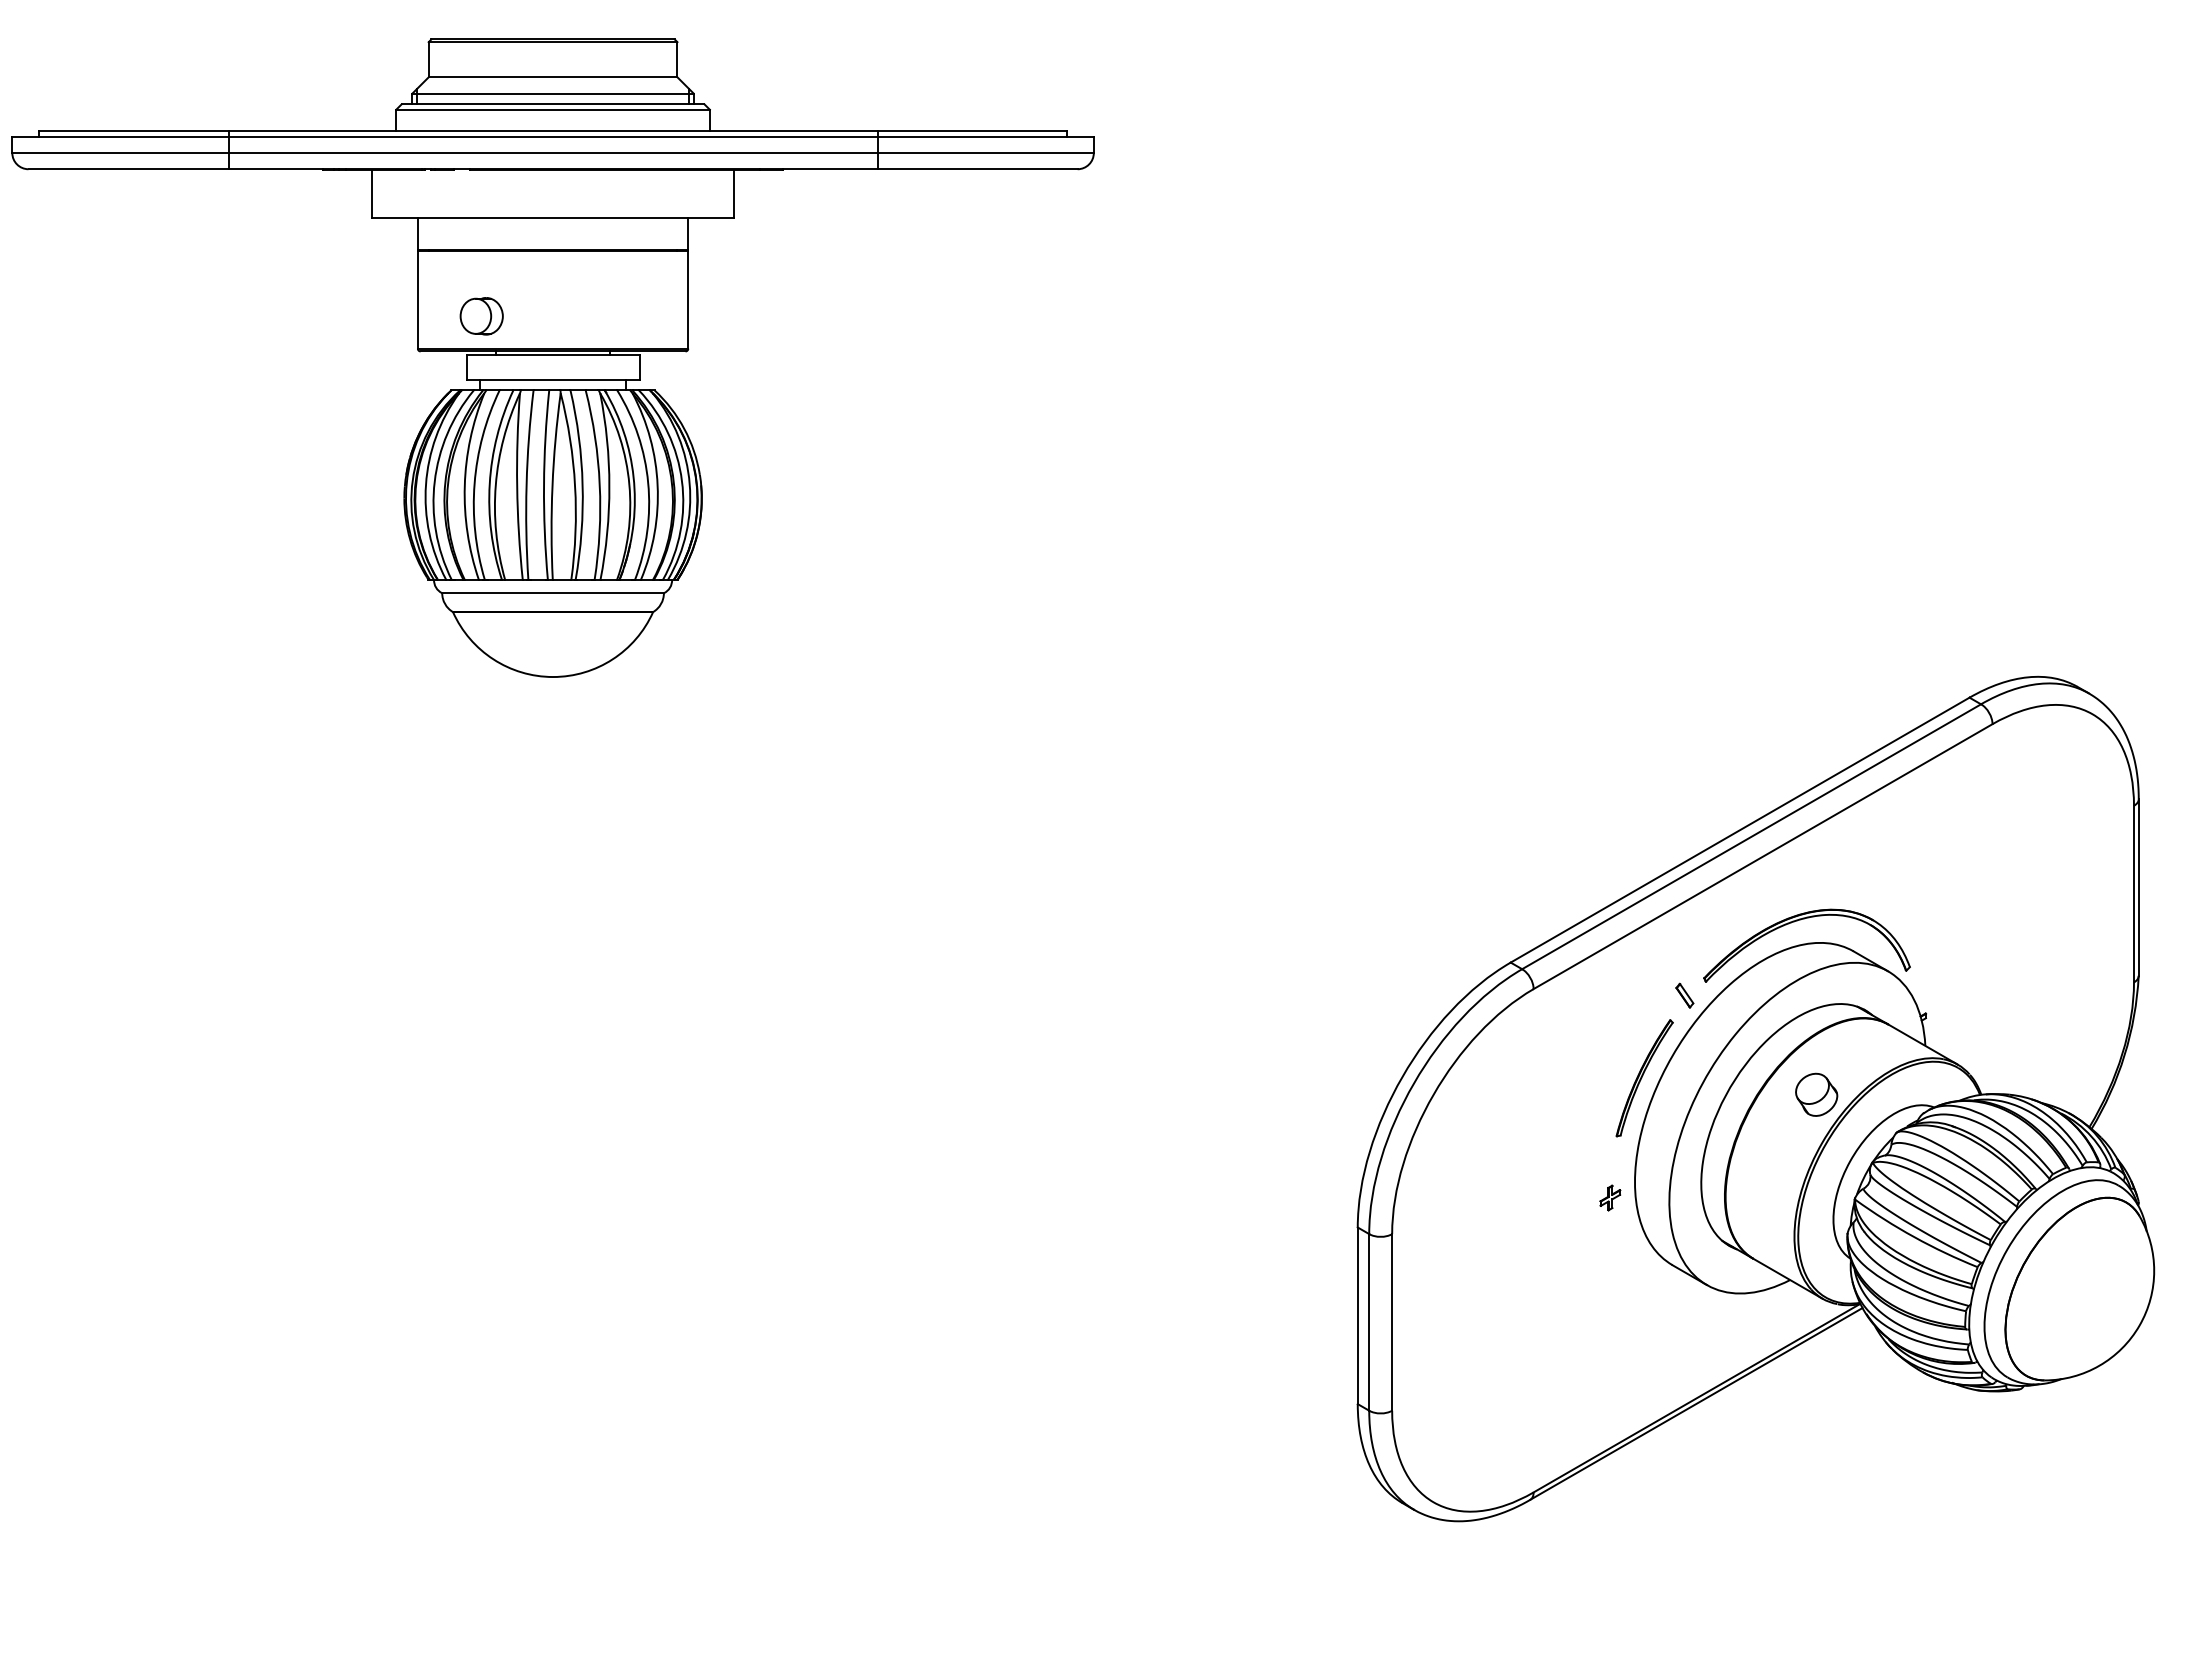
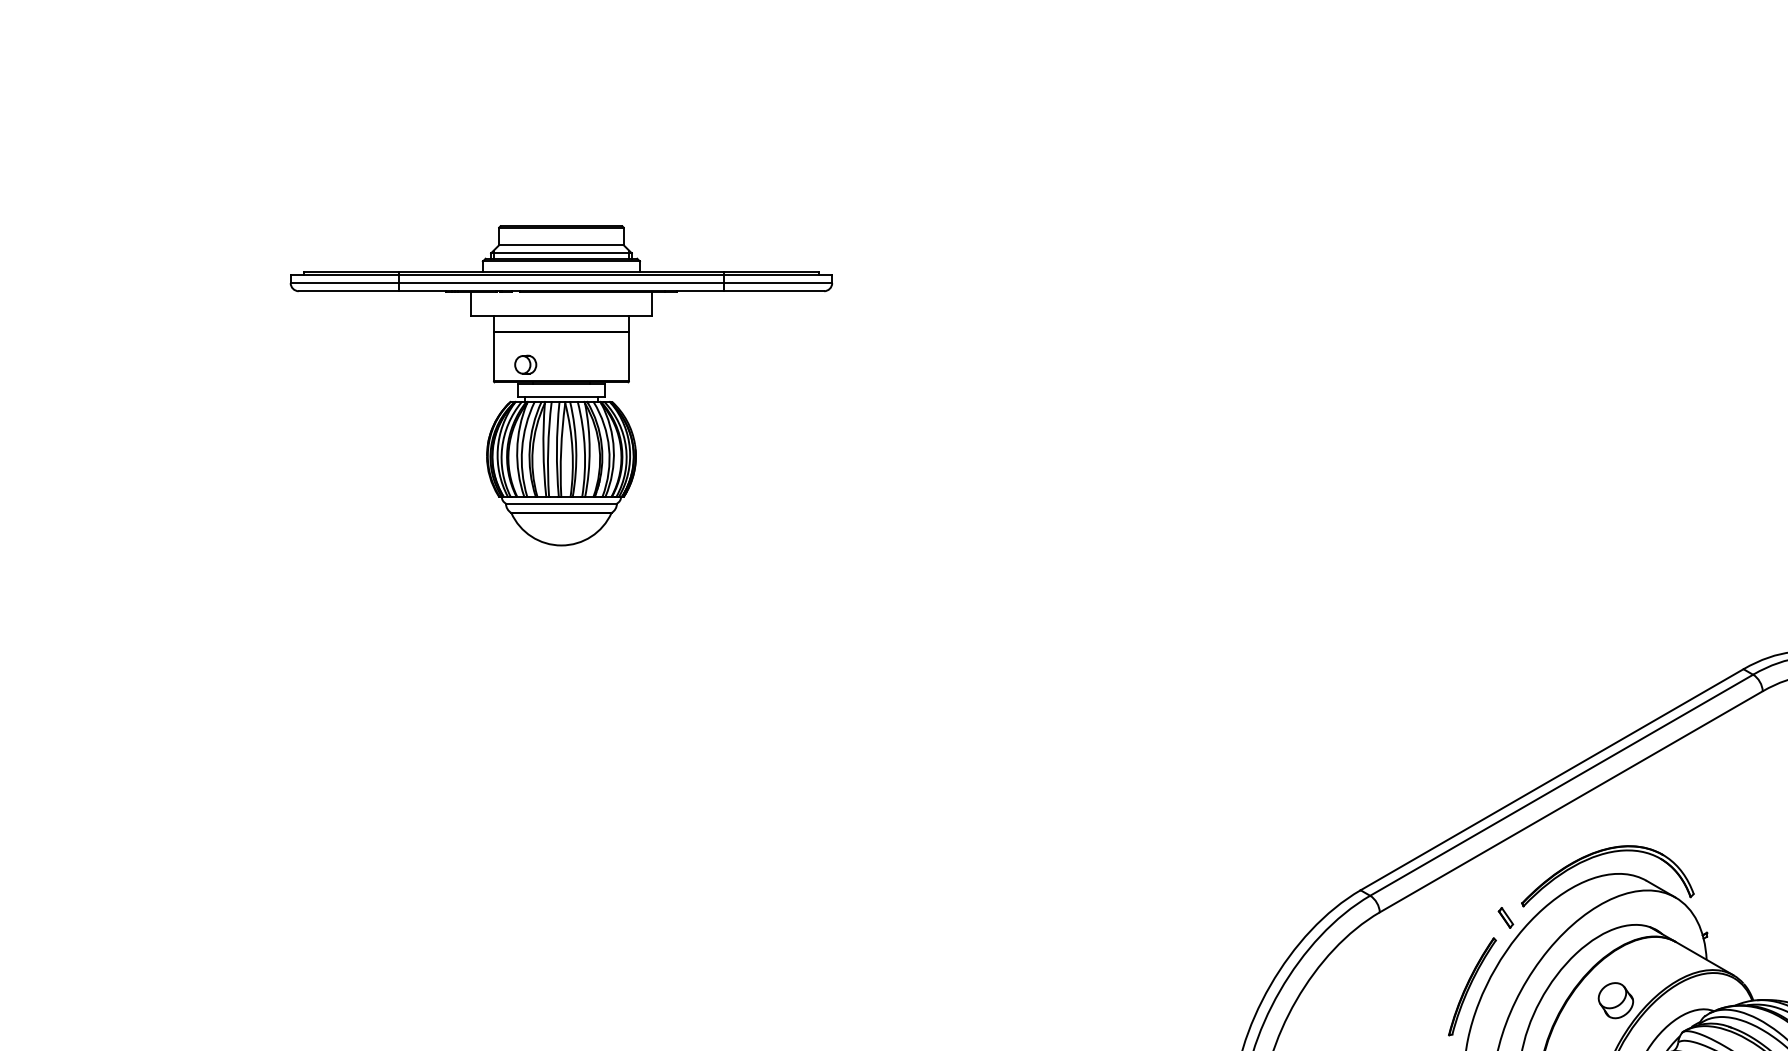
part: (552, 357) -> (561, 385), size x0.6

